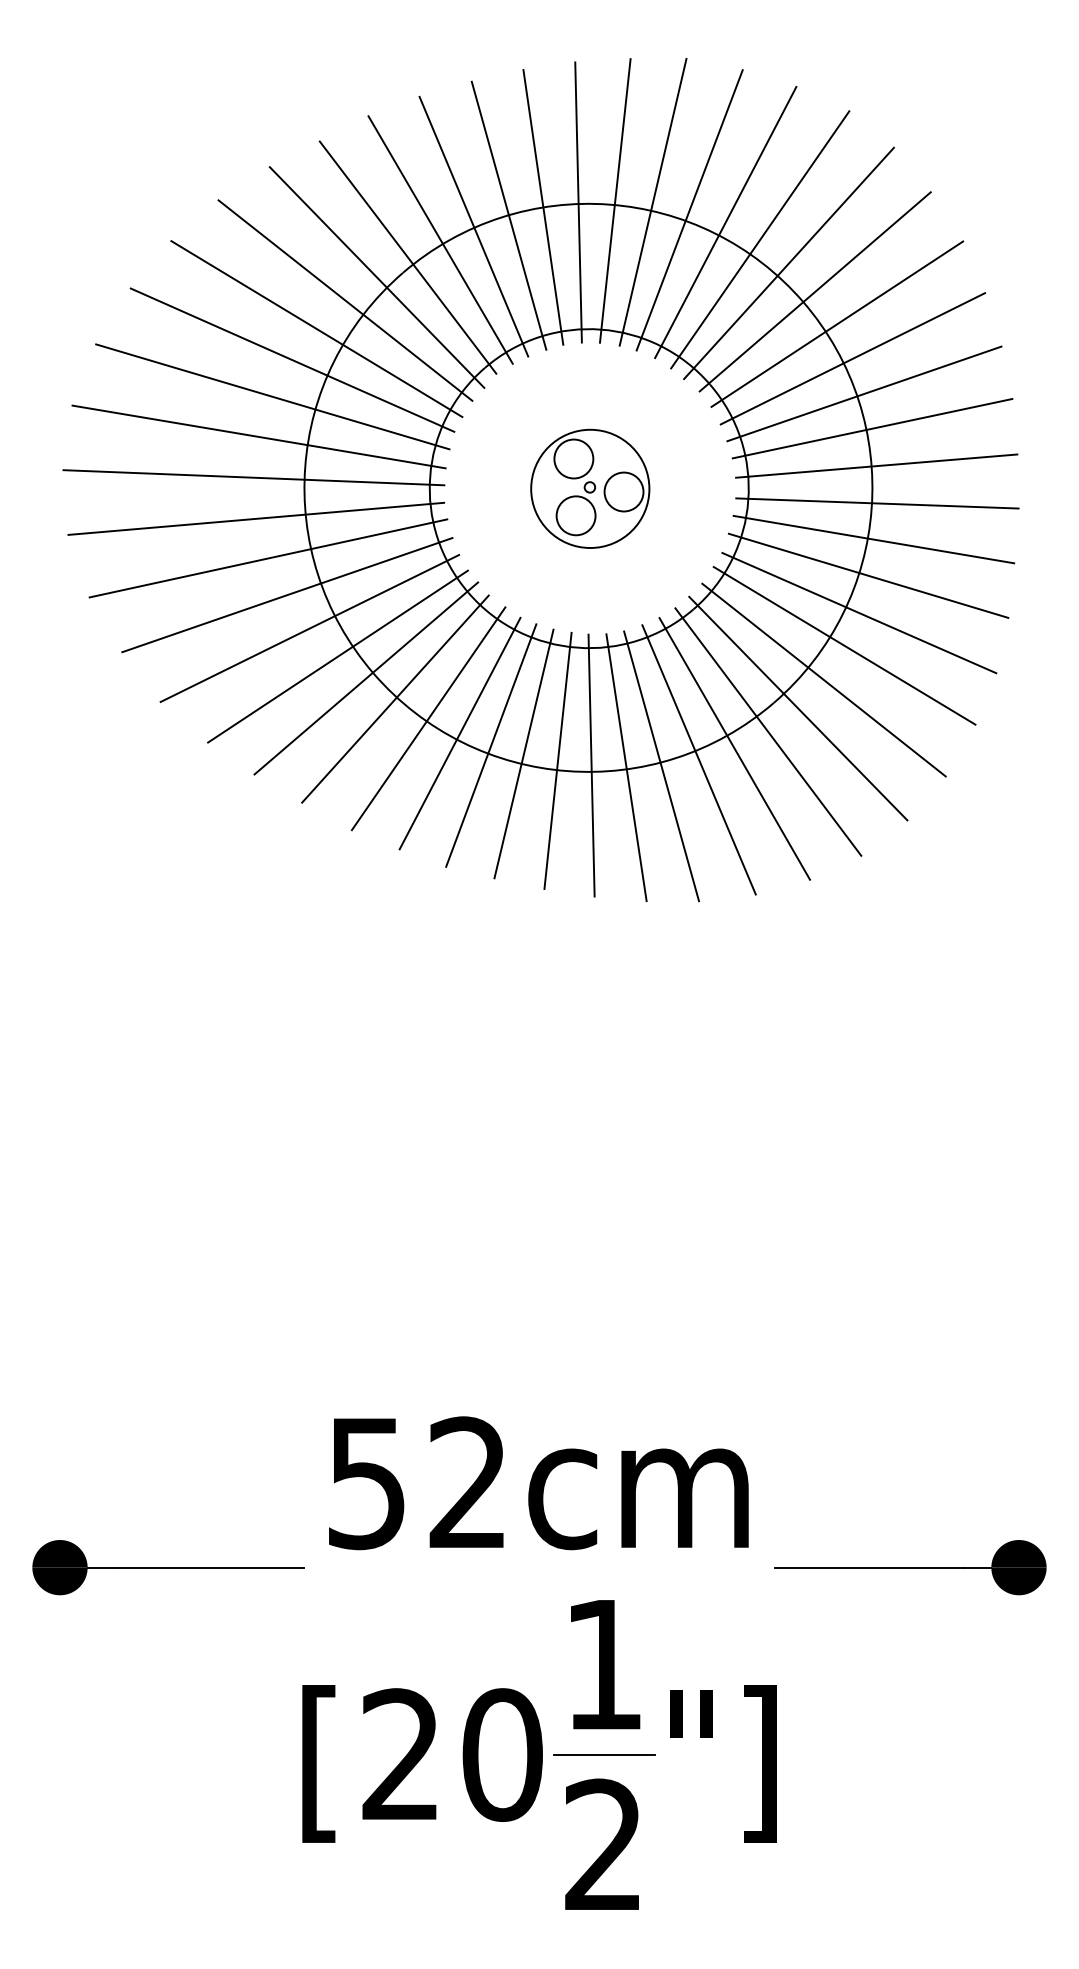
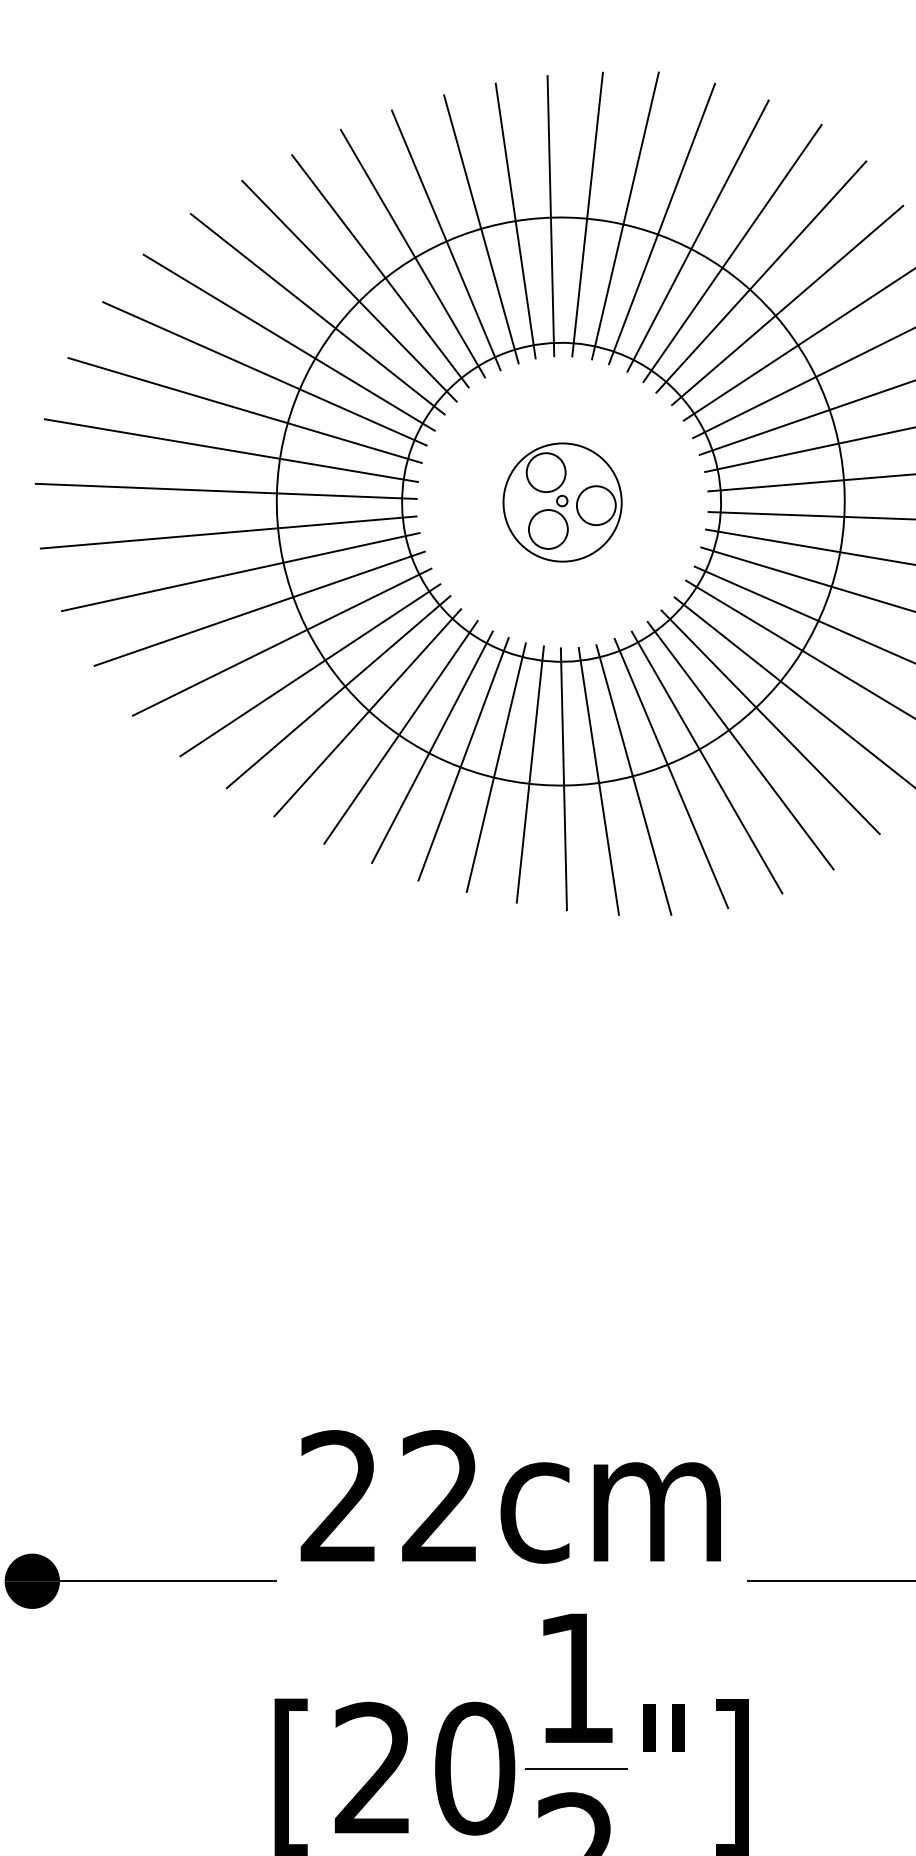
text: (366, 1483) -> (338, 1497), 52cm -> 22cm

